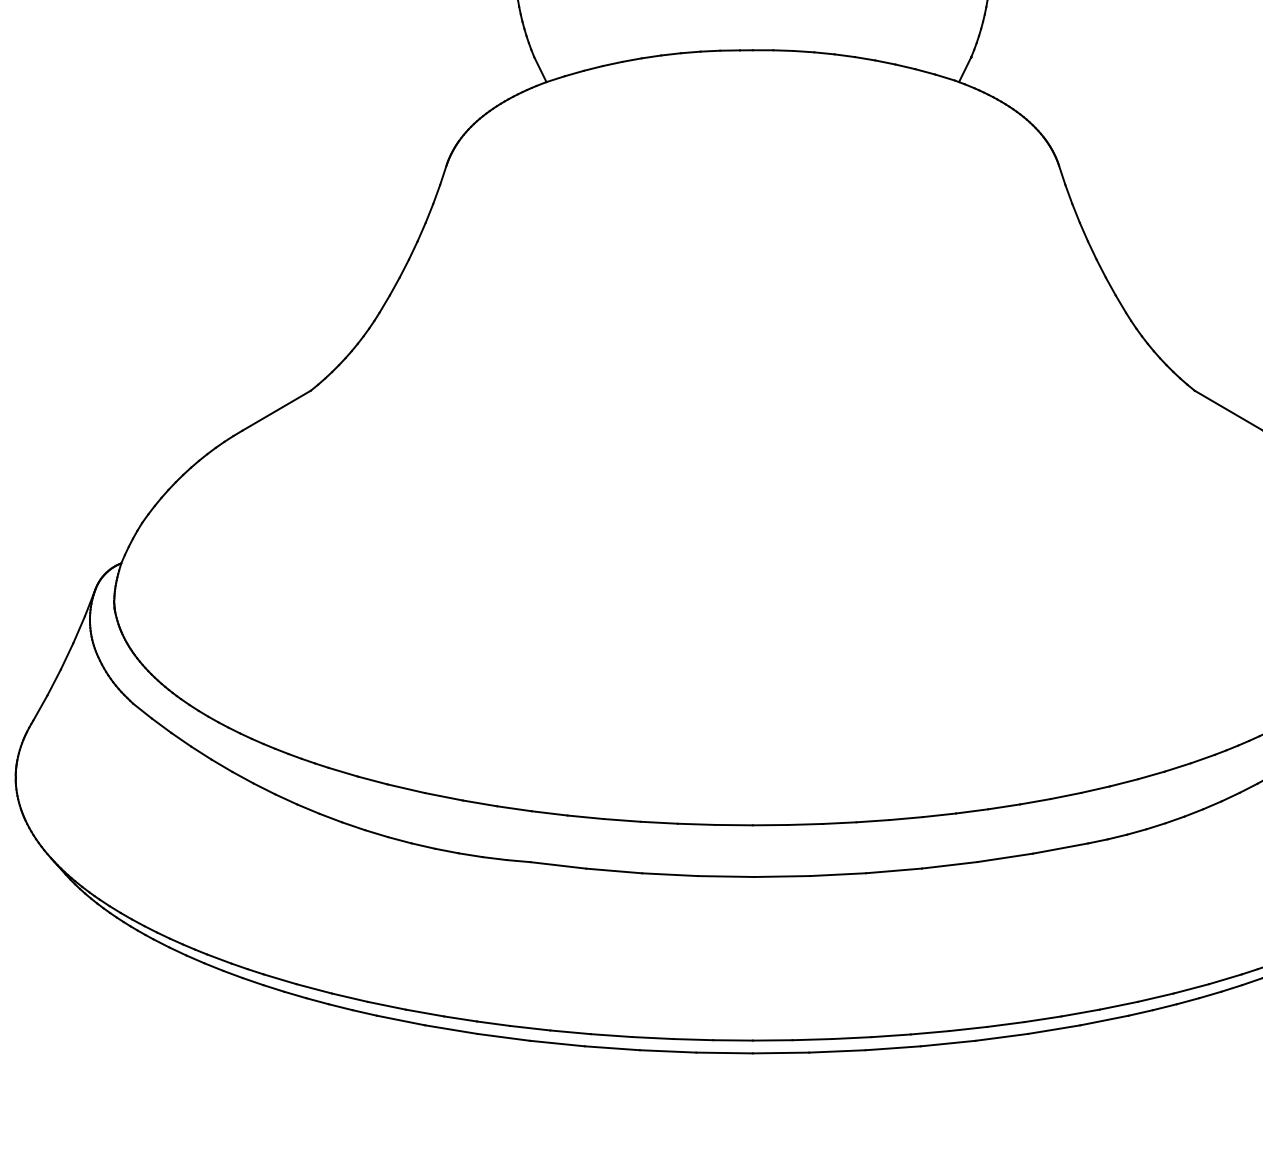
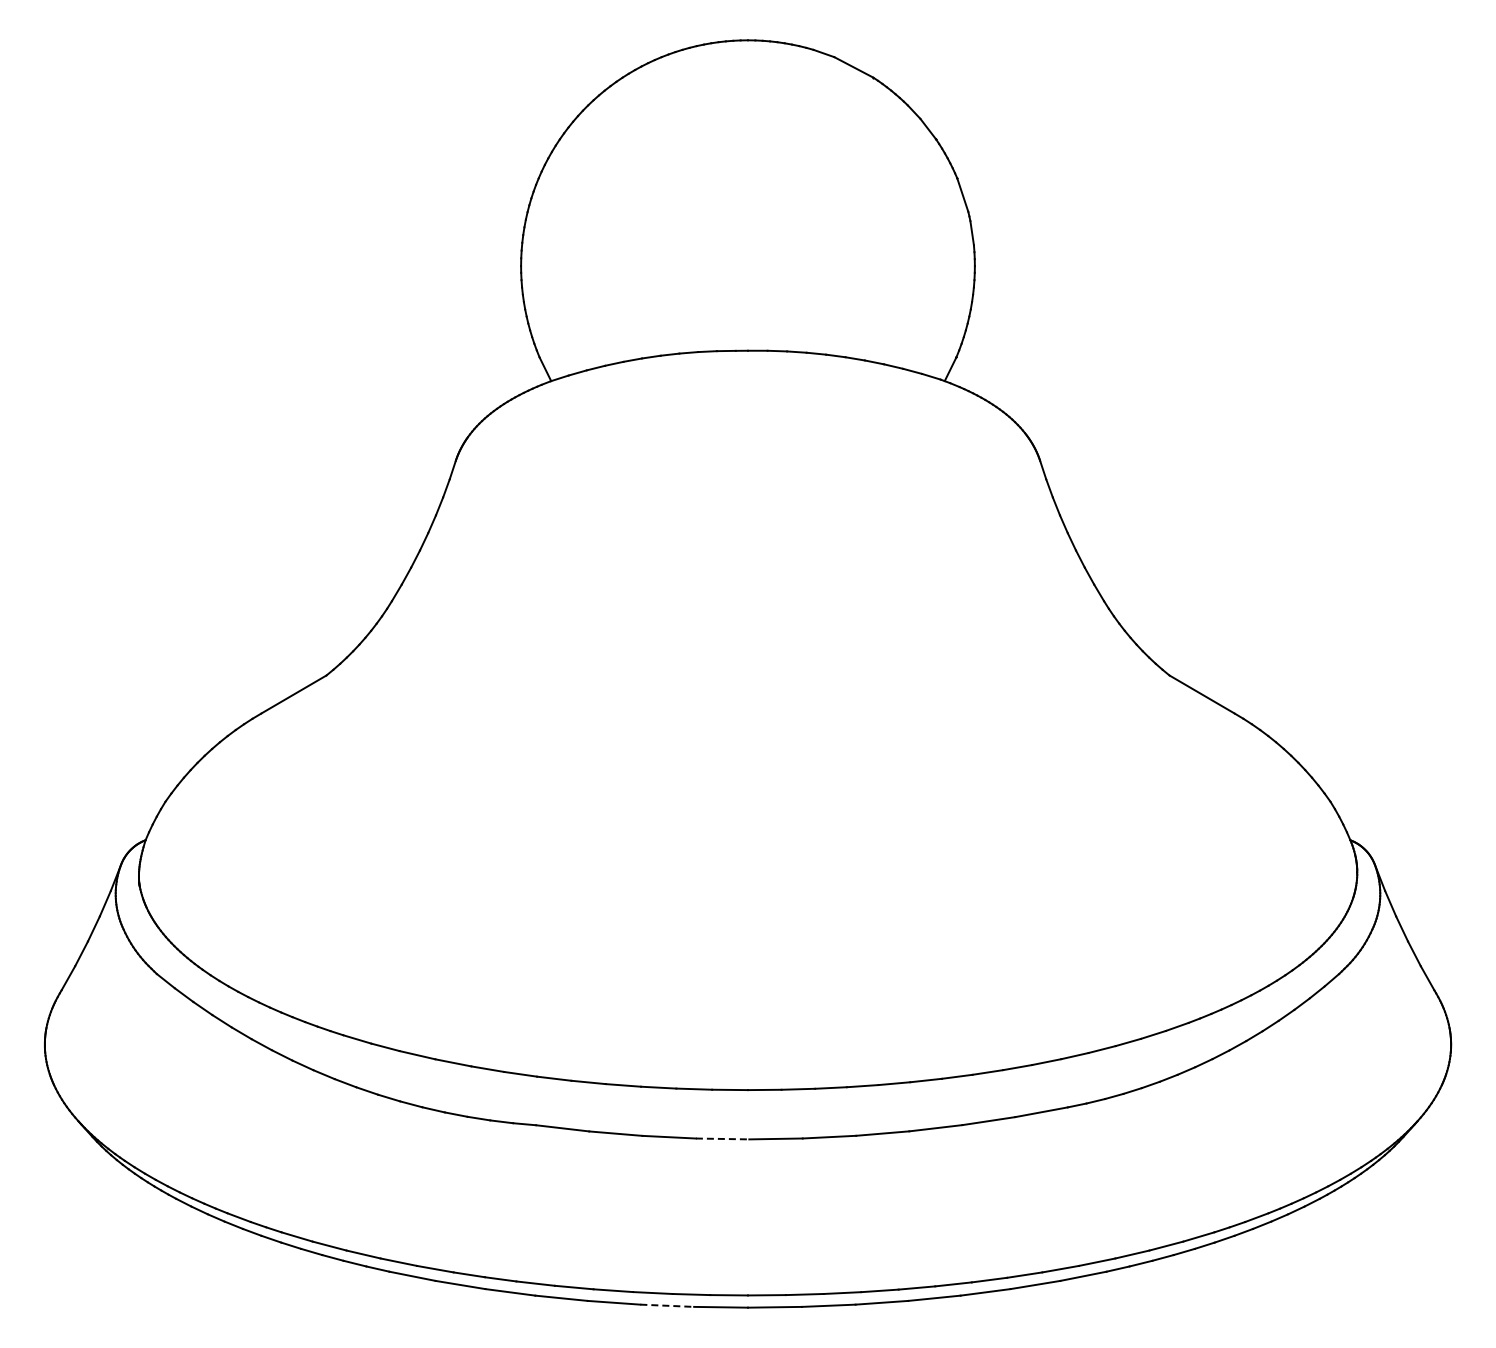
line: (726, 876) -> (722, 1138), solid -> dashed
line: (668, 1051) -> (667, 1305), solid -> dashed

